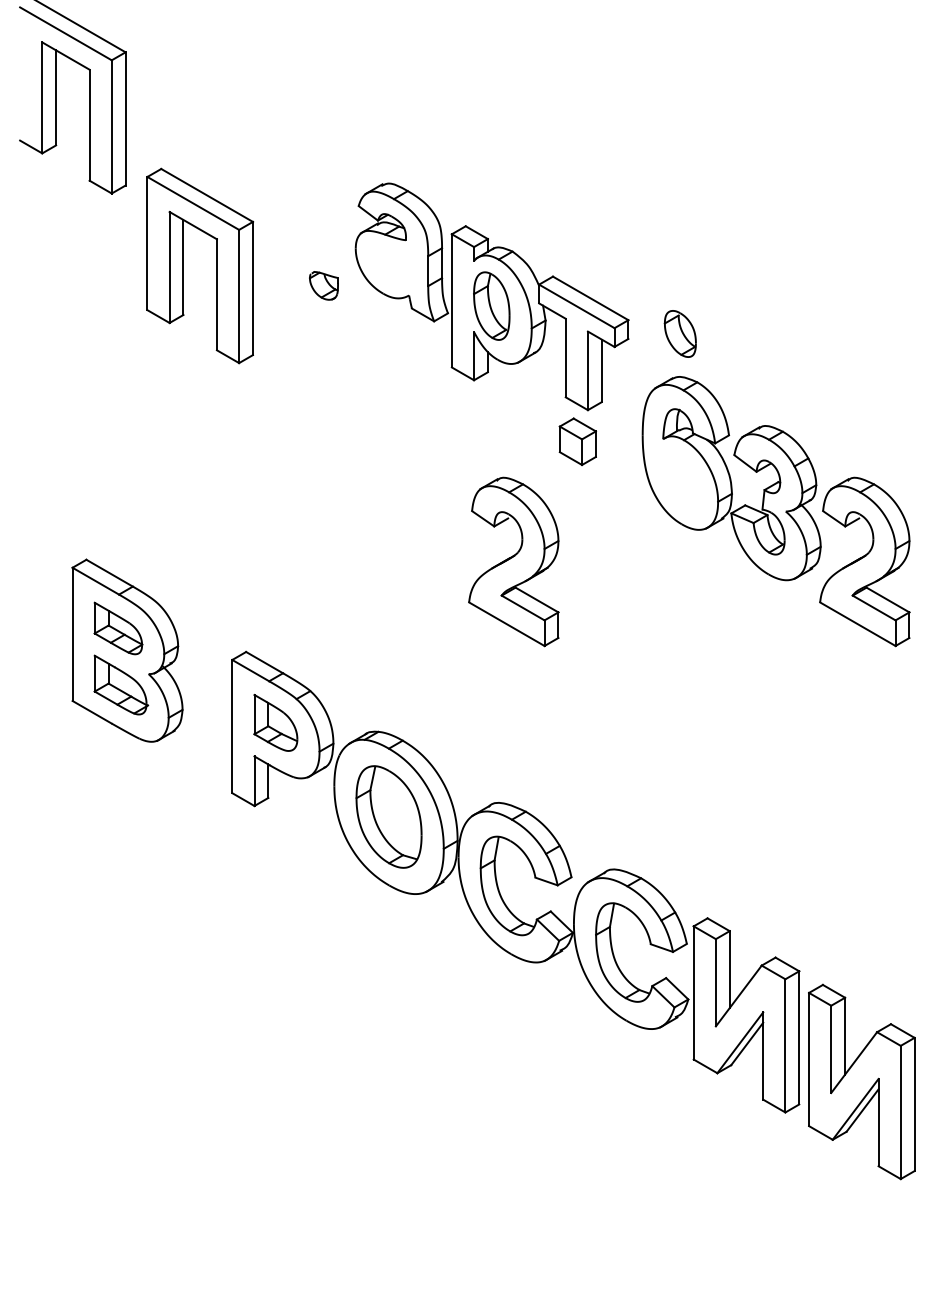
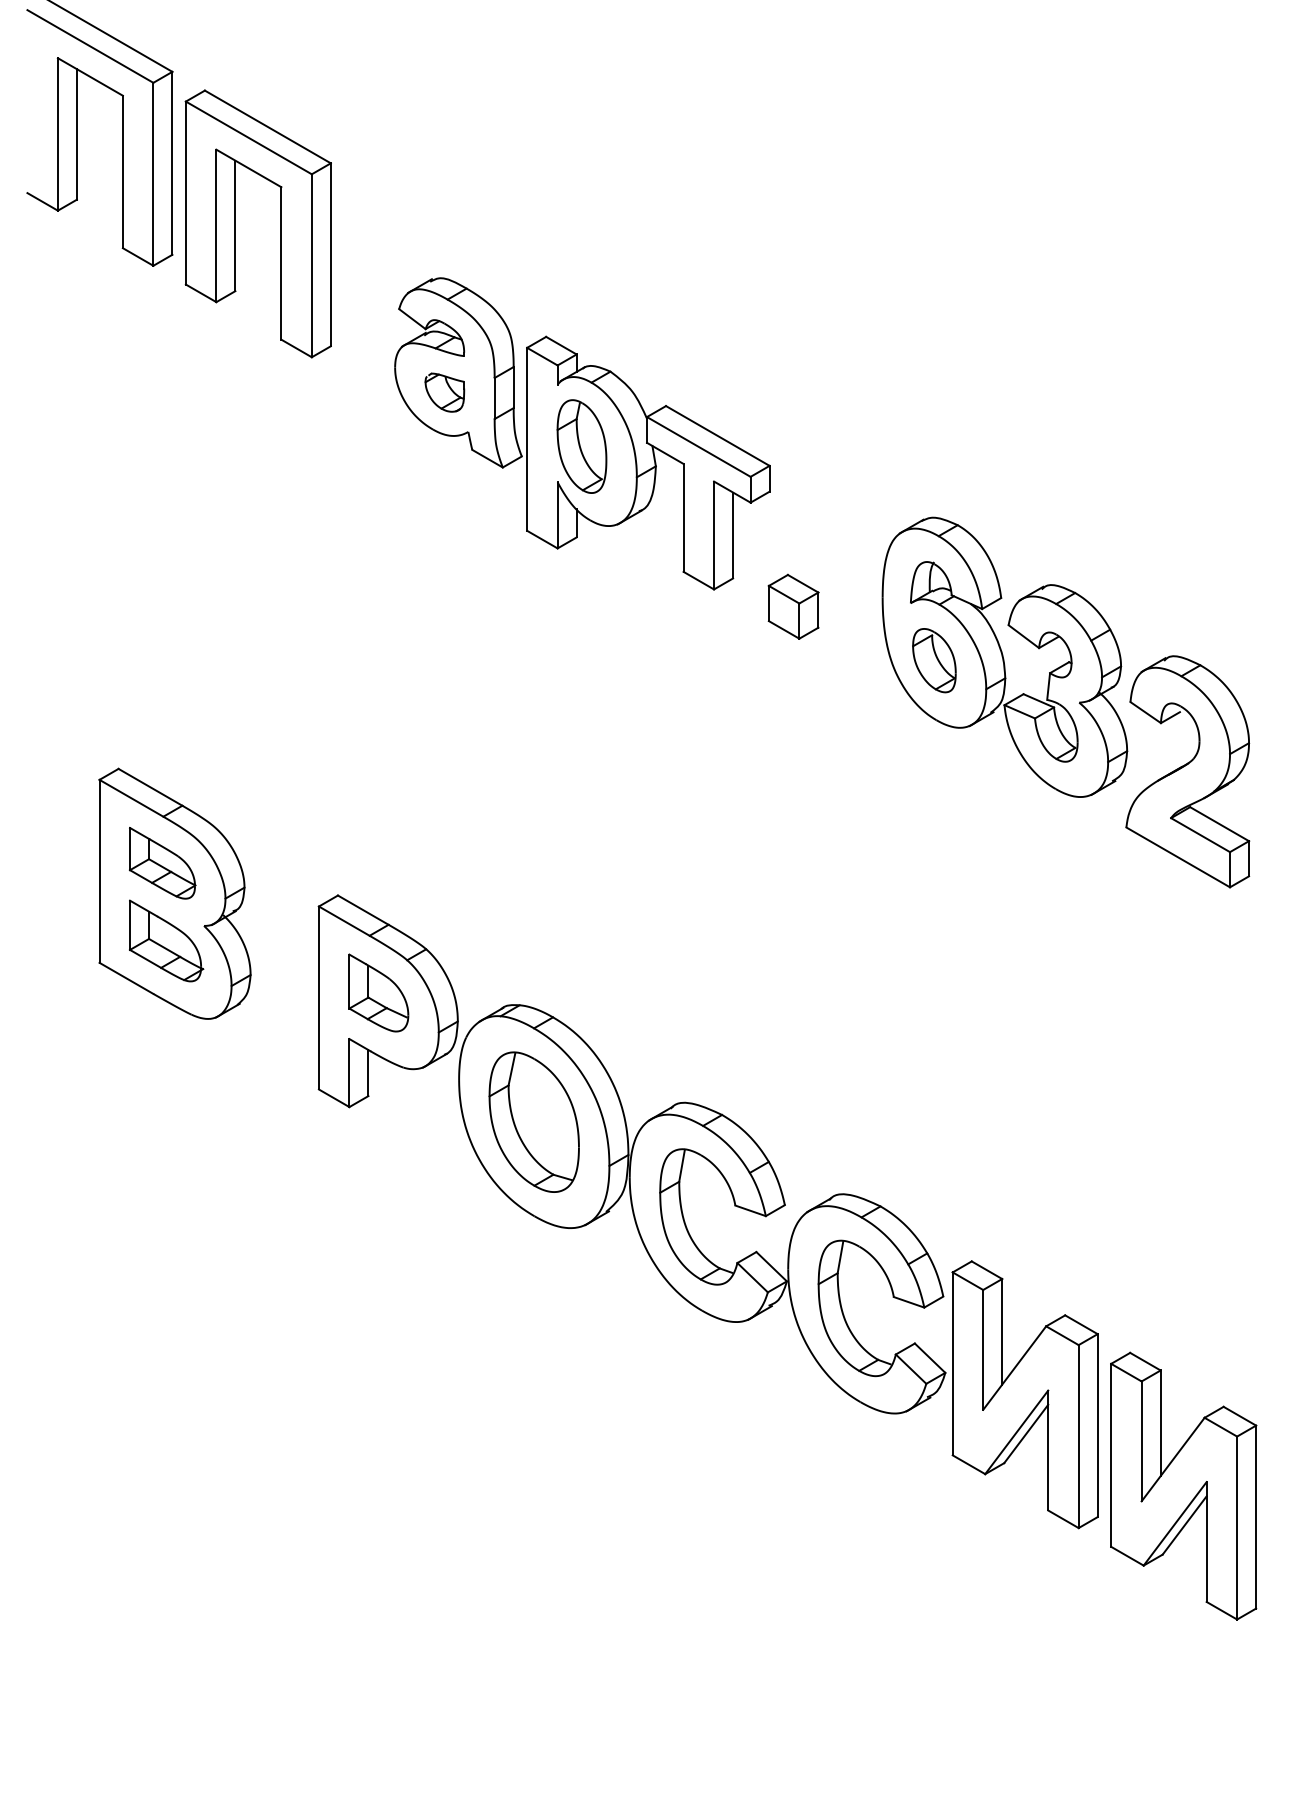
part: (216, 265) -> (280, 223), moved
part: (491, 296) -> (581, 433), moved
part: (679, 333) -> (933, 659), moved
part: (513, 561) -> (705, 771), removed

